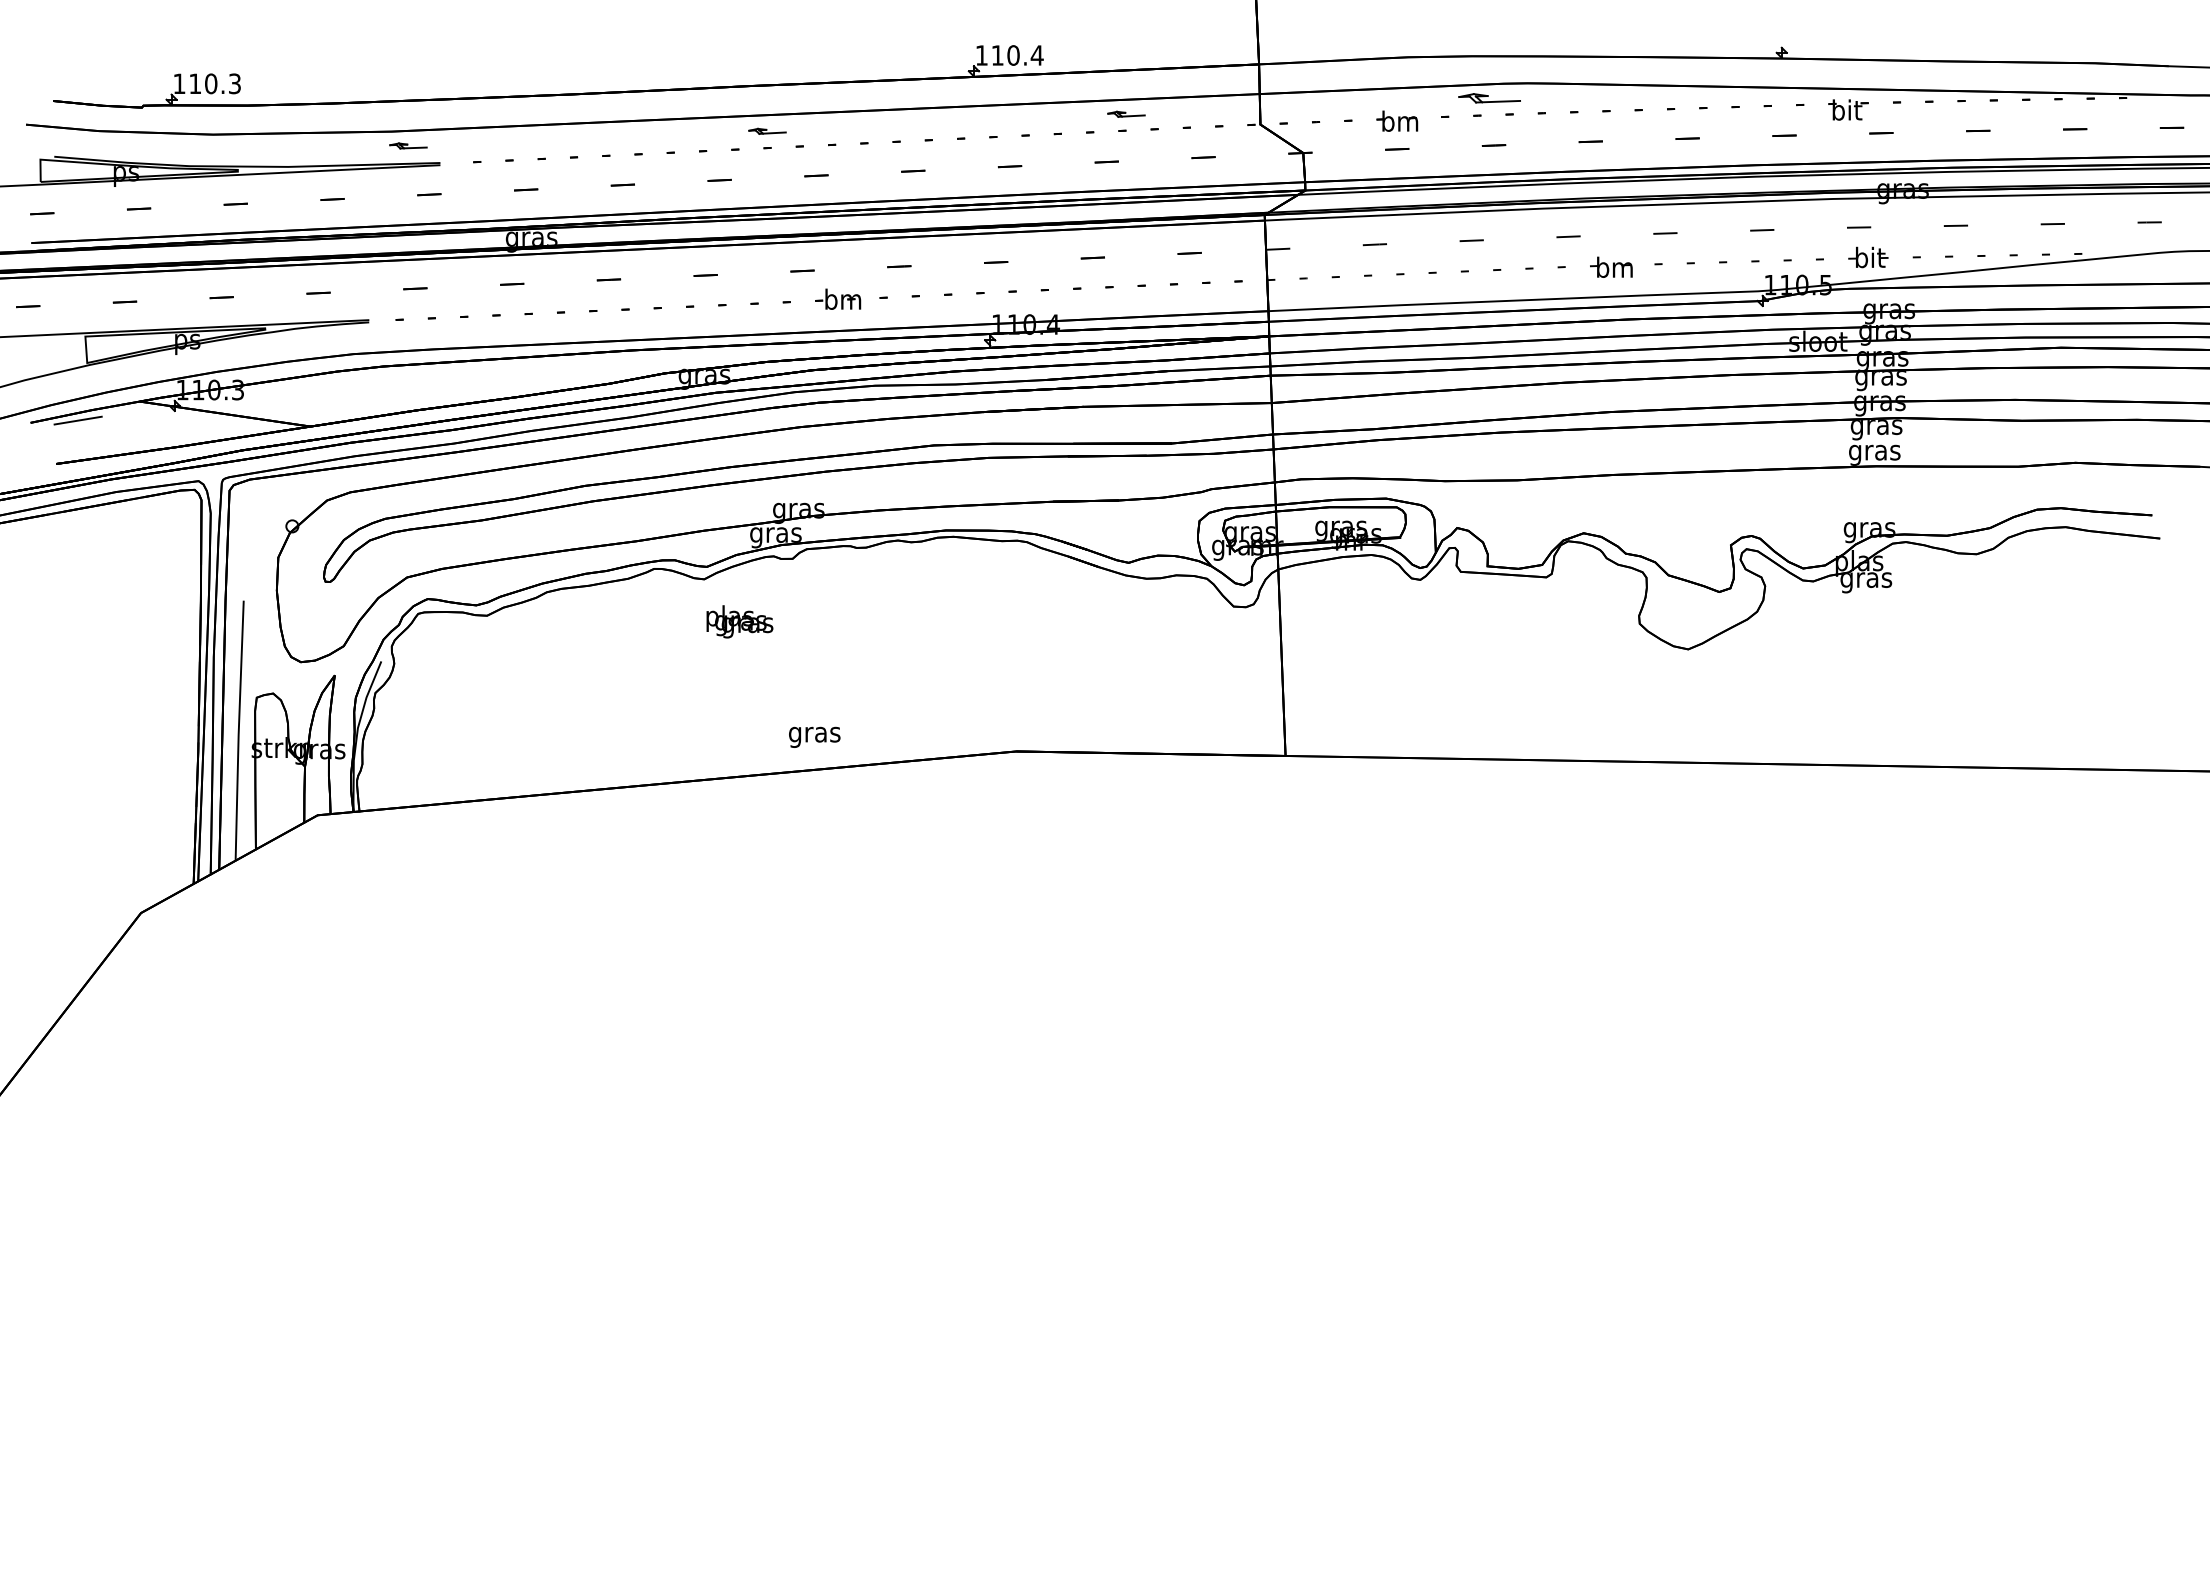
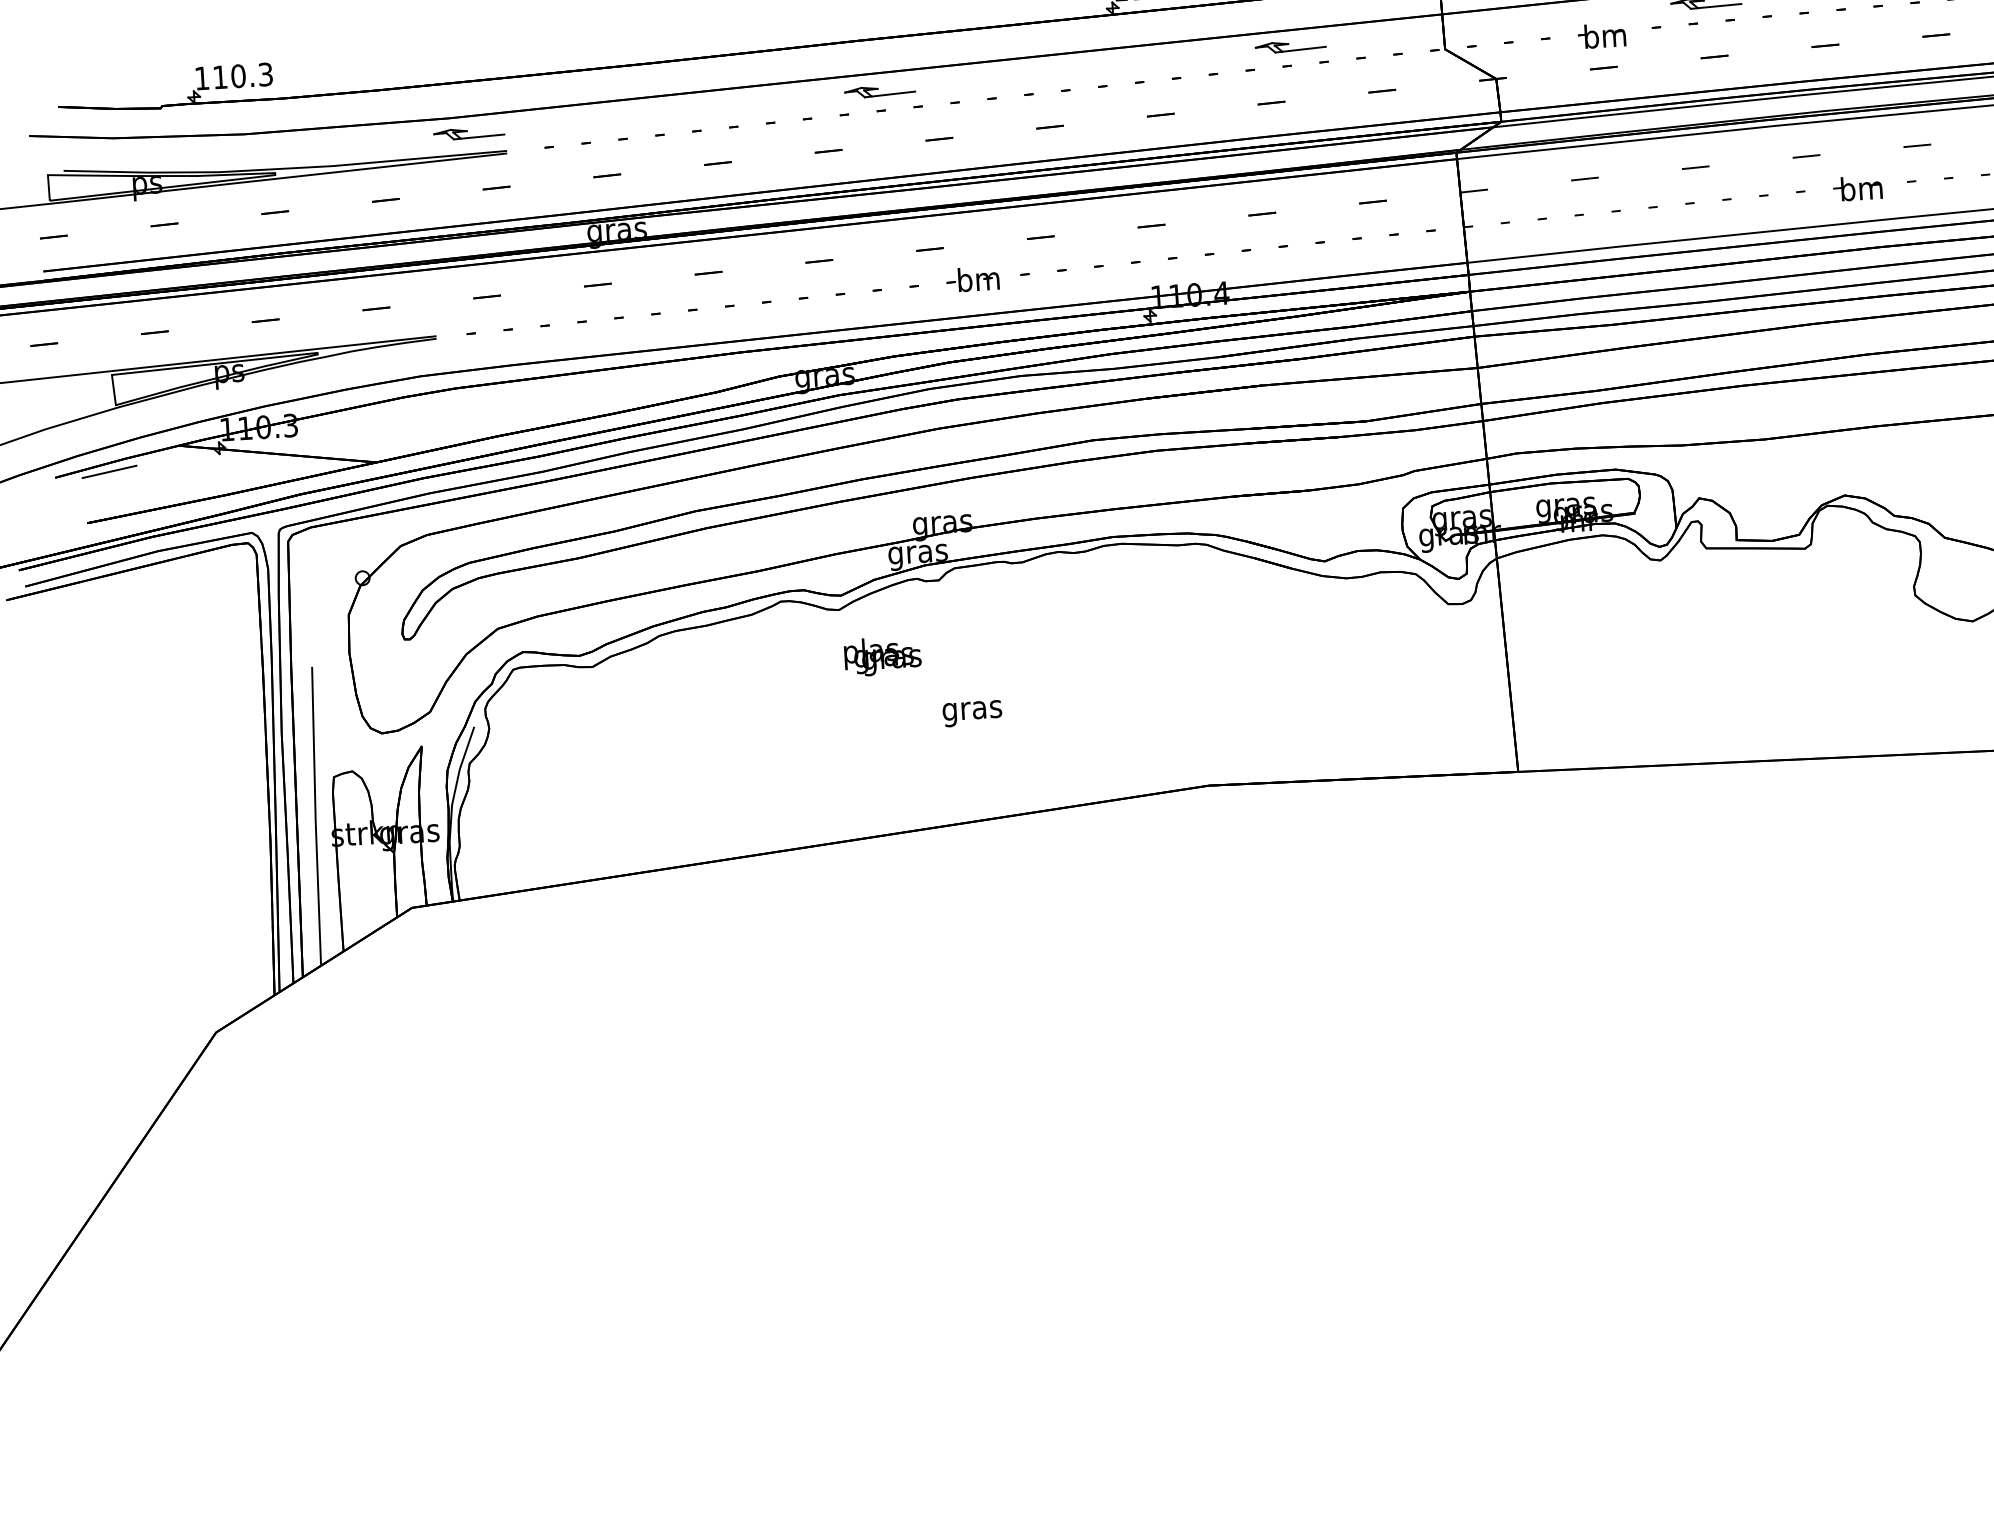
part: (1126, 114) -> (1290, 47), size x1.67
part: (767, 131) -> (880, 91), size x1.67
part: (408, 145) -> (469, 133), size x1.67
text: (814, 736) -> (972, 712), moved

